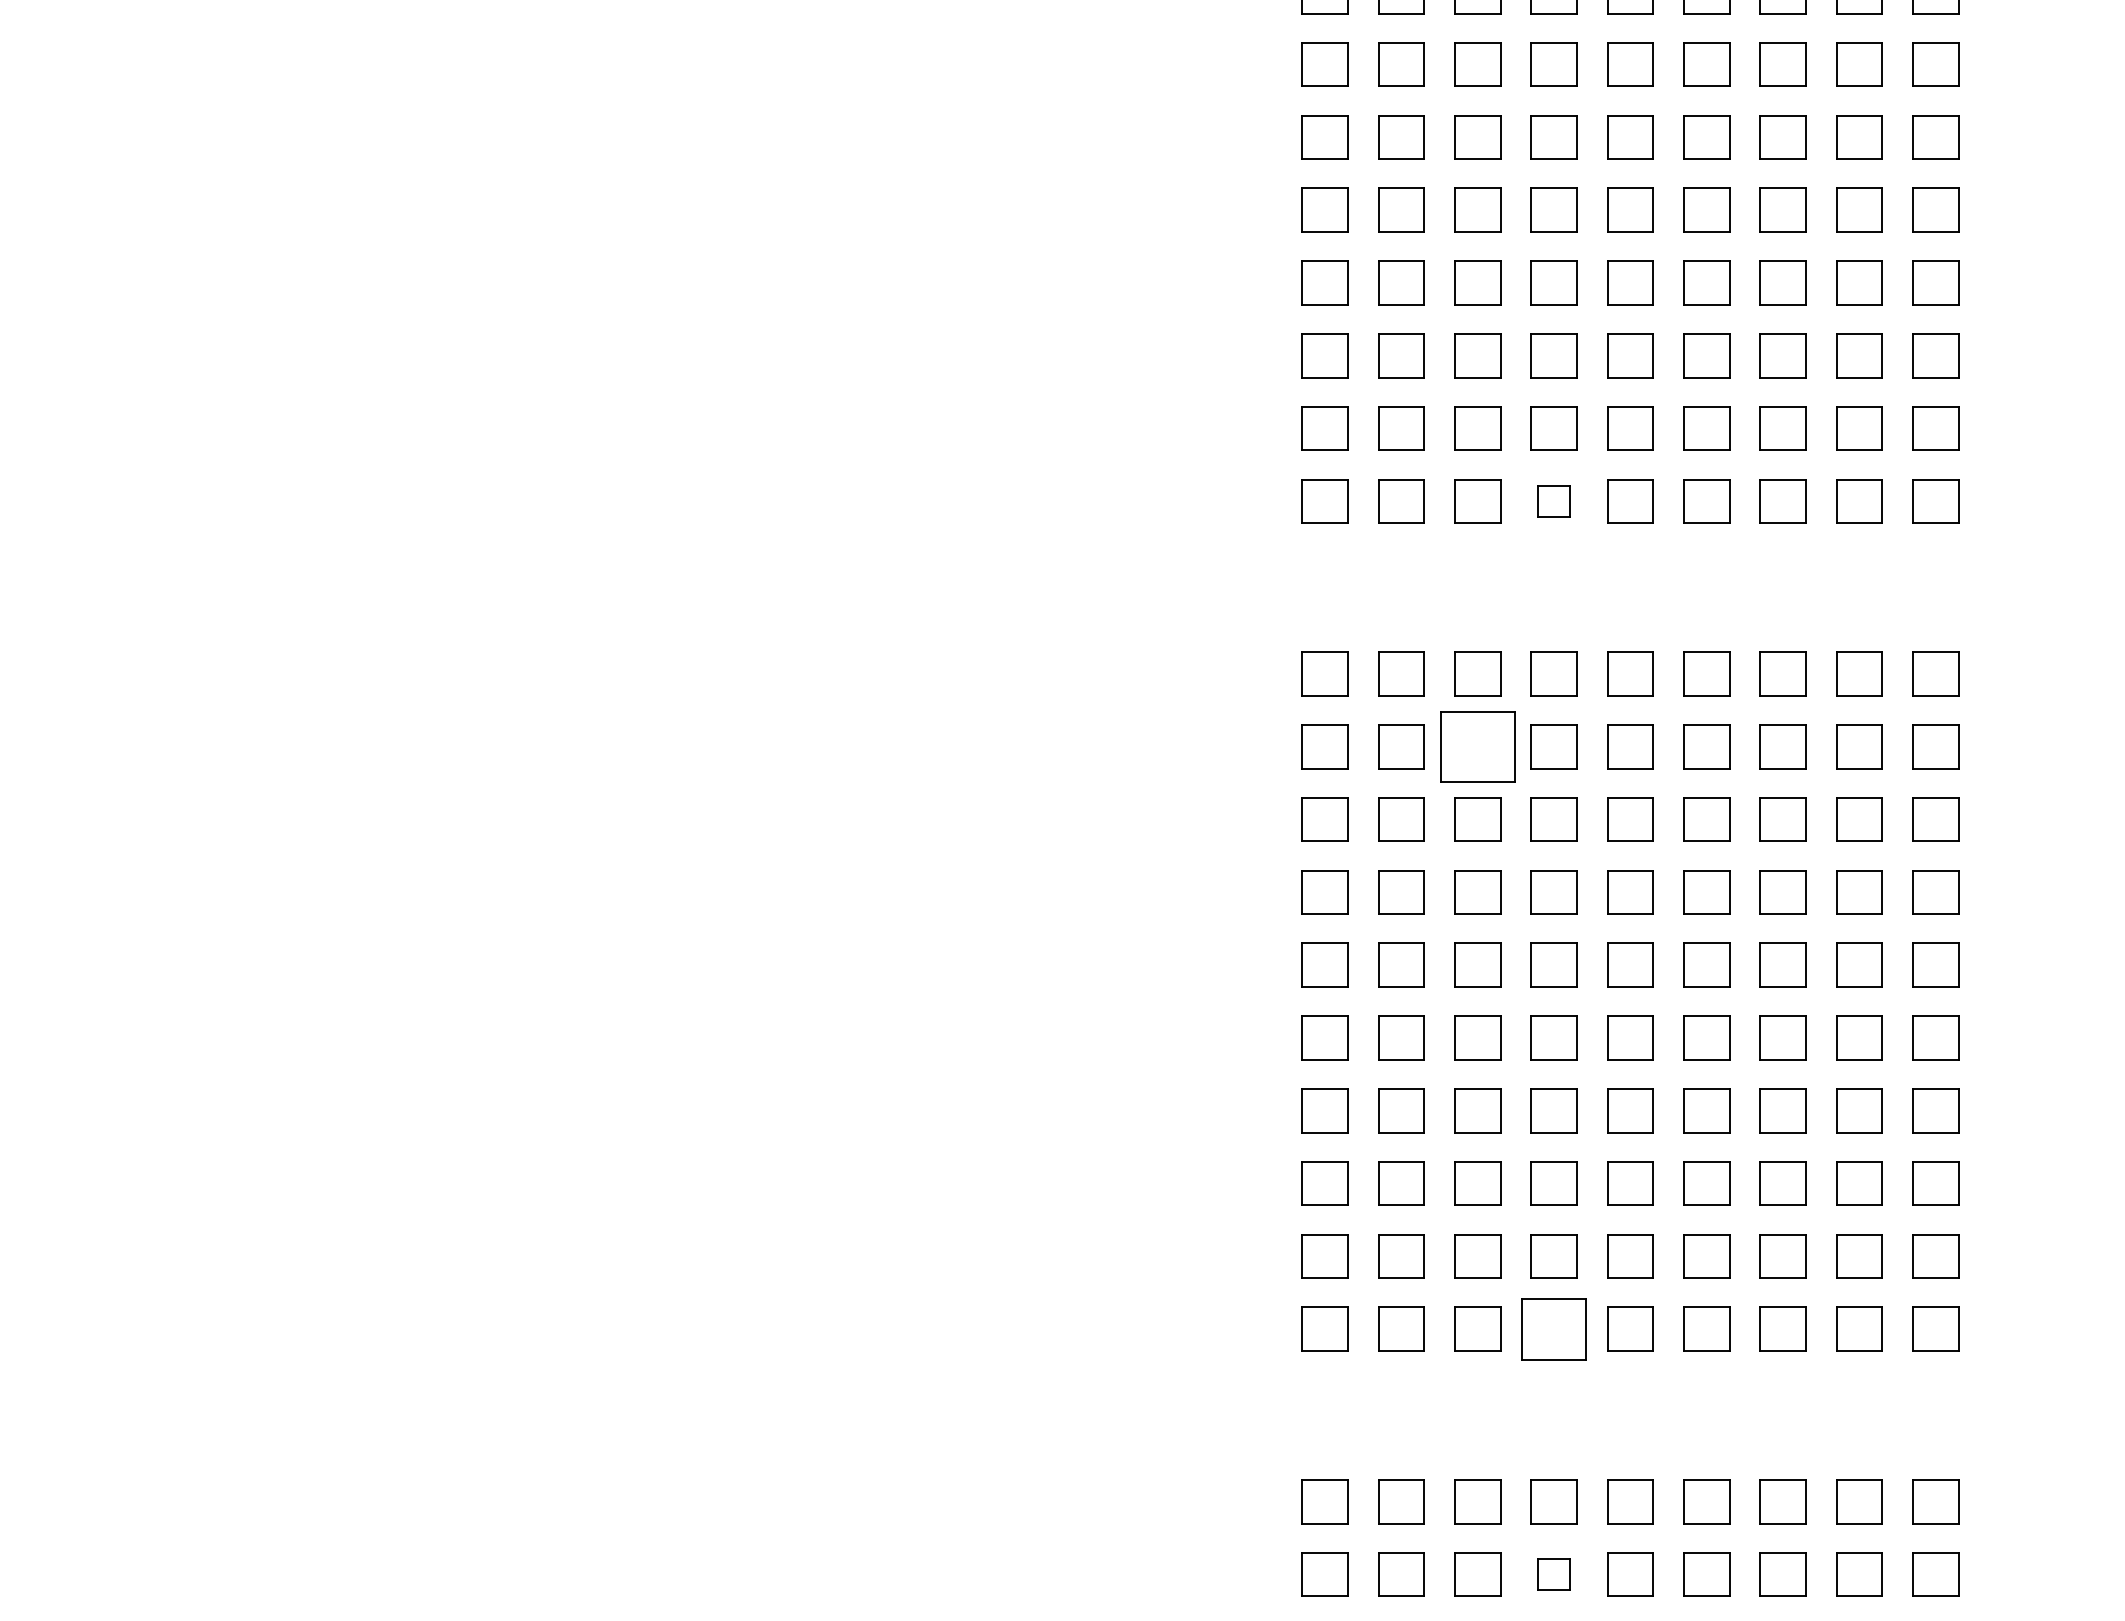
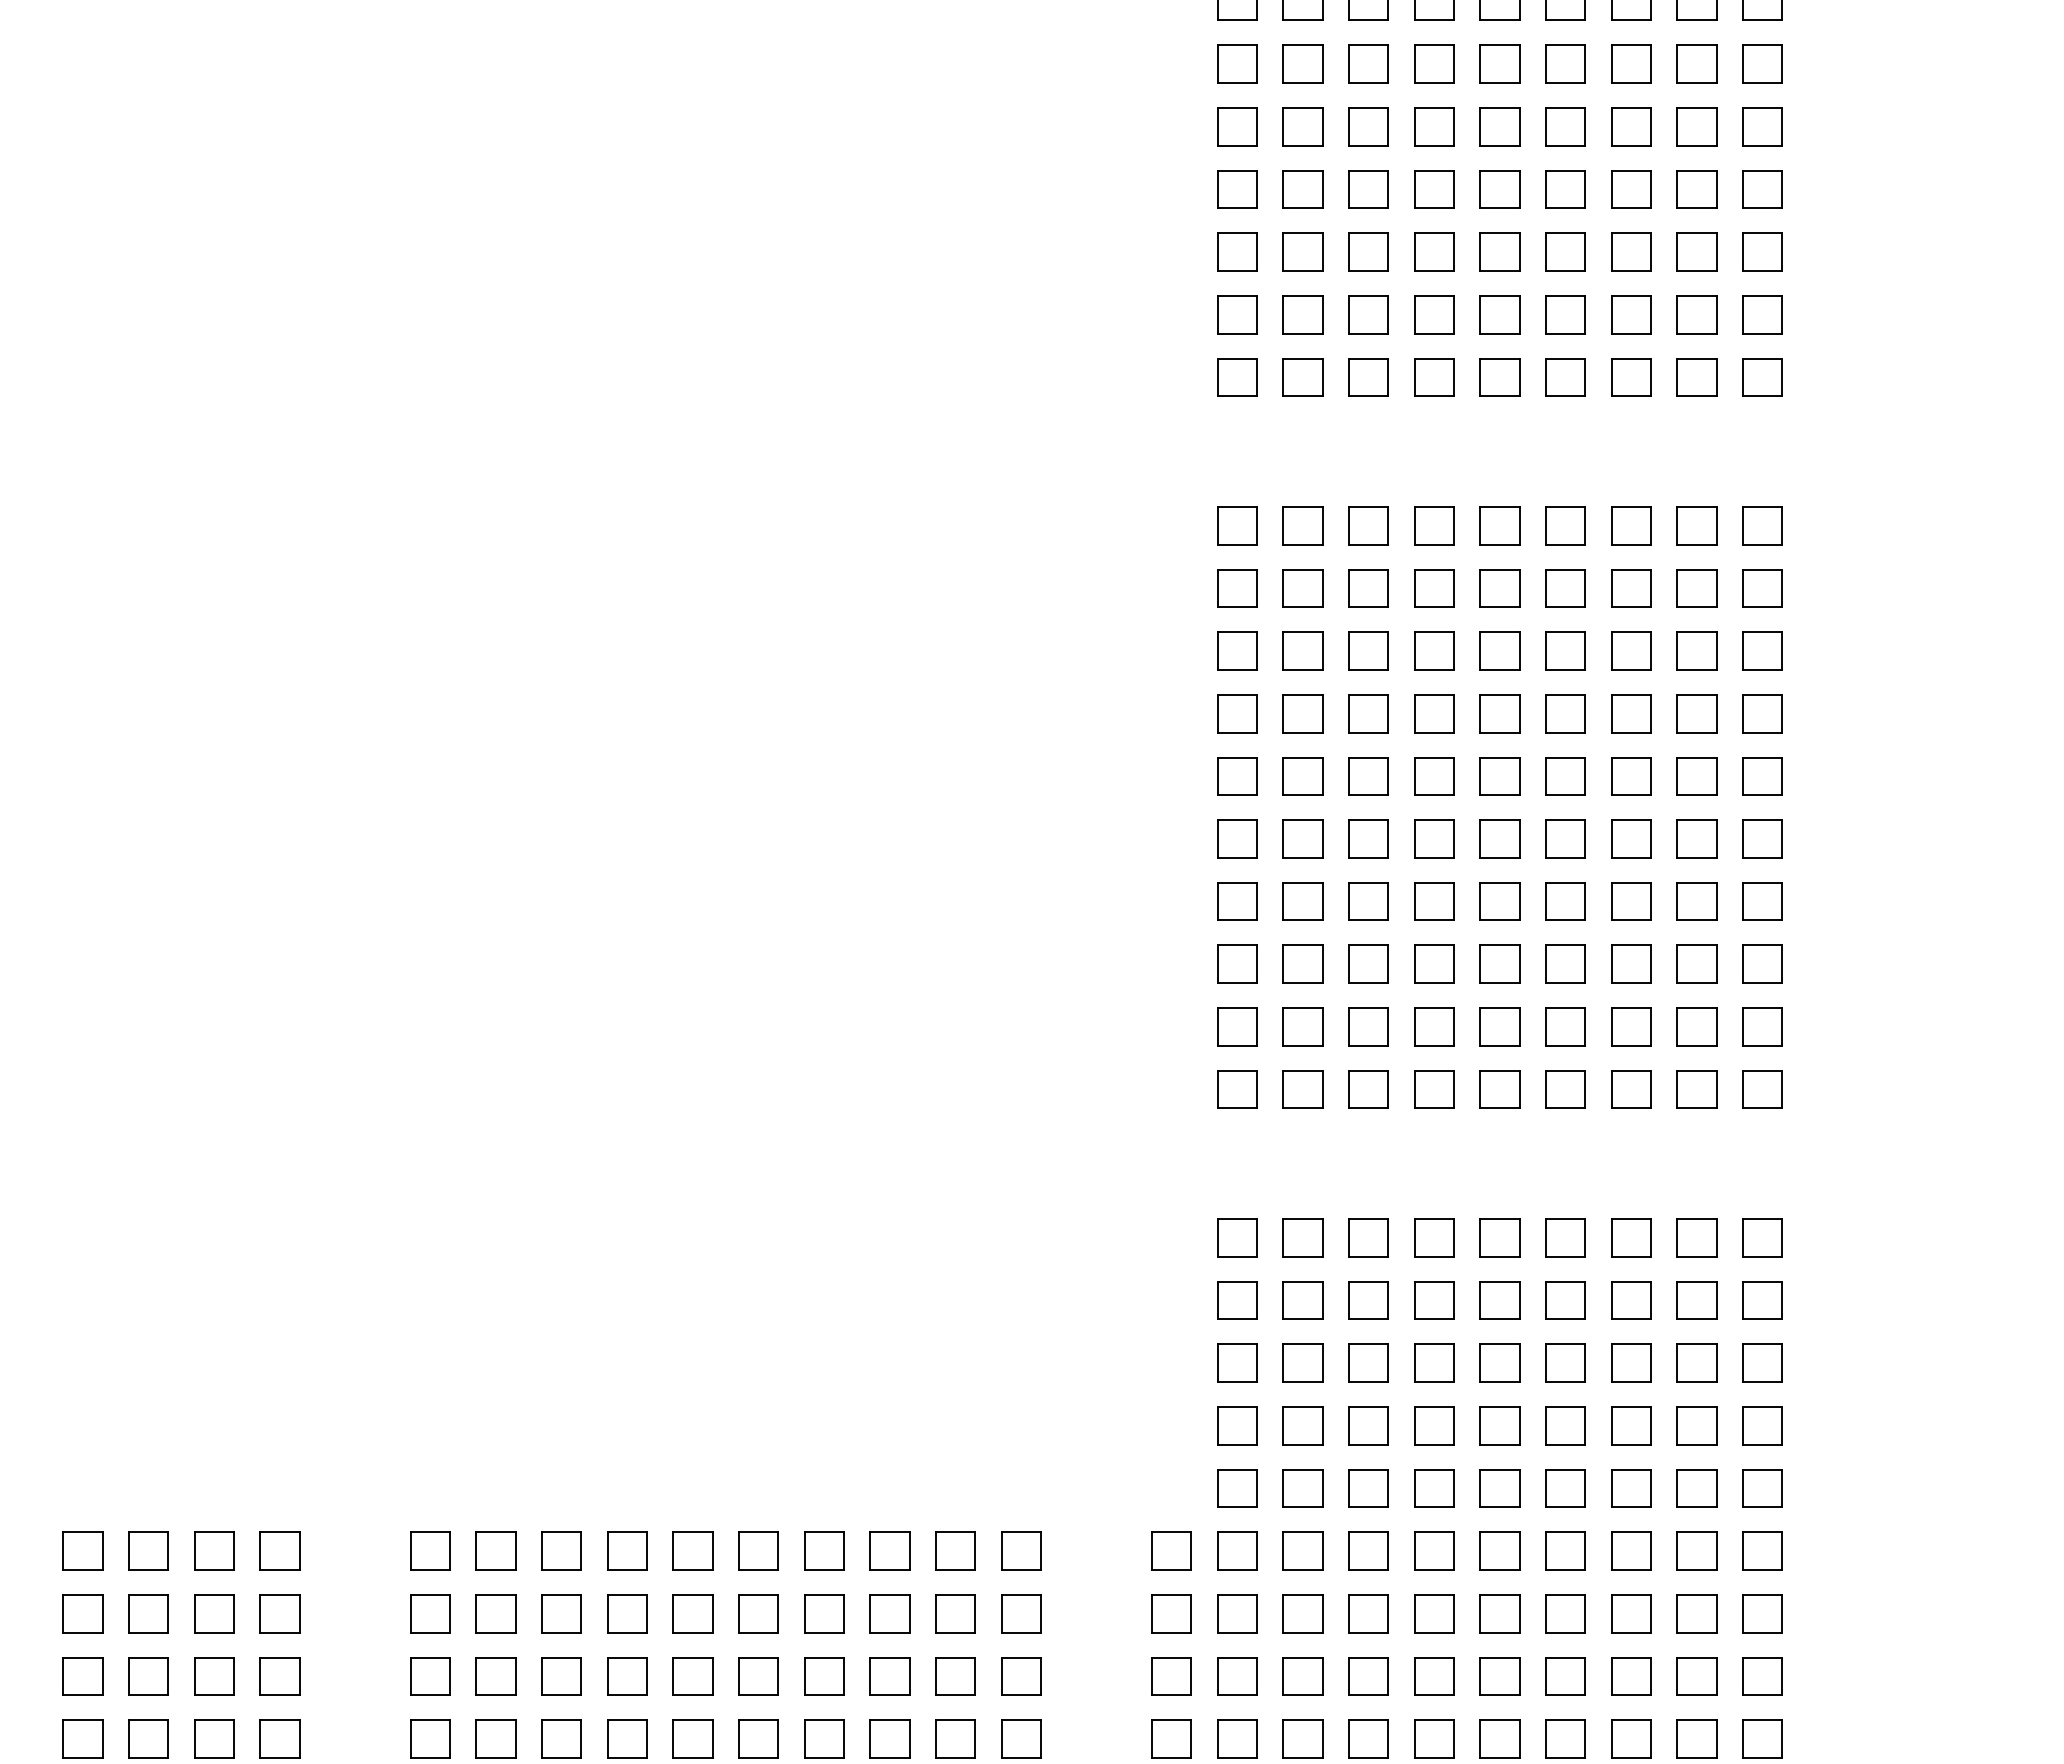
part: (1554, 501) -> (1434, 377), size x1.43
part: (1477, 746) -> (1368, 588), size x0.62
part: (1554, 1329) -> (1434, 1089), size x0.71
part: (1554, 1574) -> (1434, 1300), size x1.43

